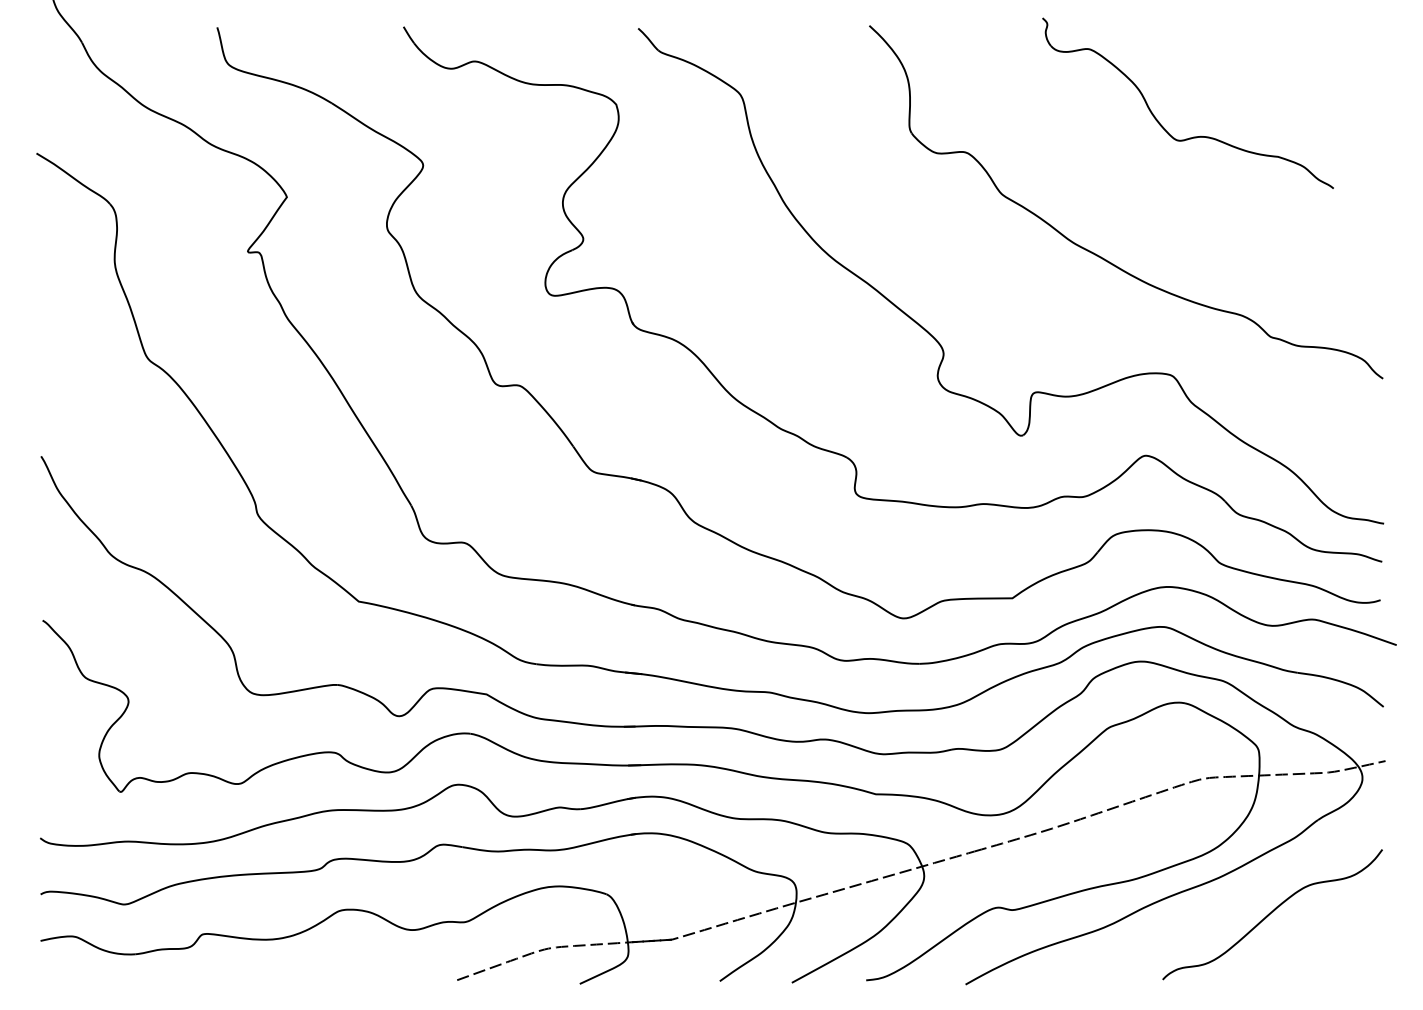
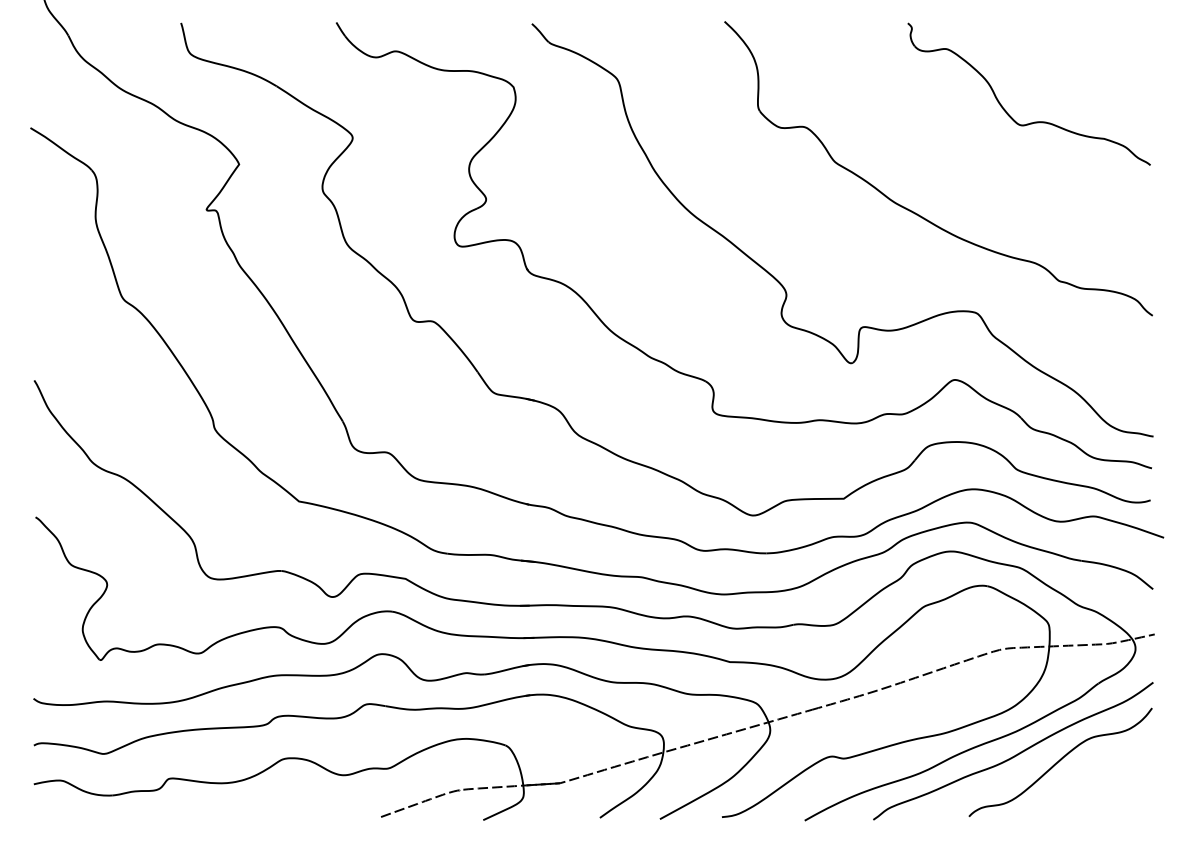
part: (1160, 122) -> (1006, 110), moved
curve: (1218, 905) -> (1015, 754), added

